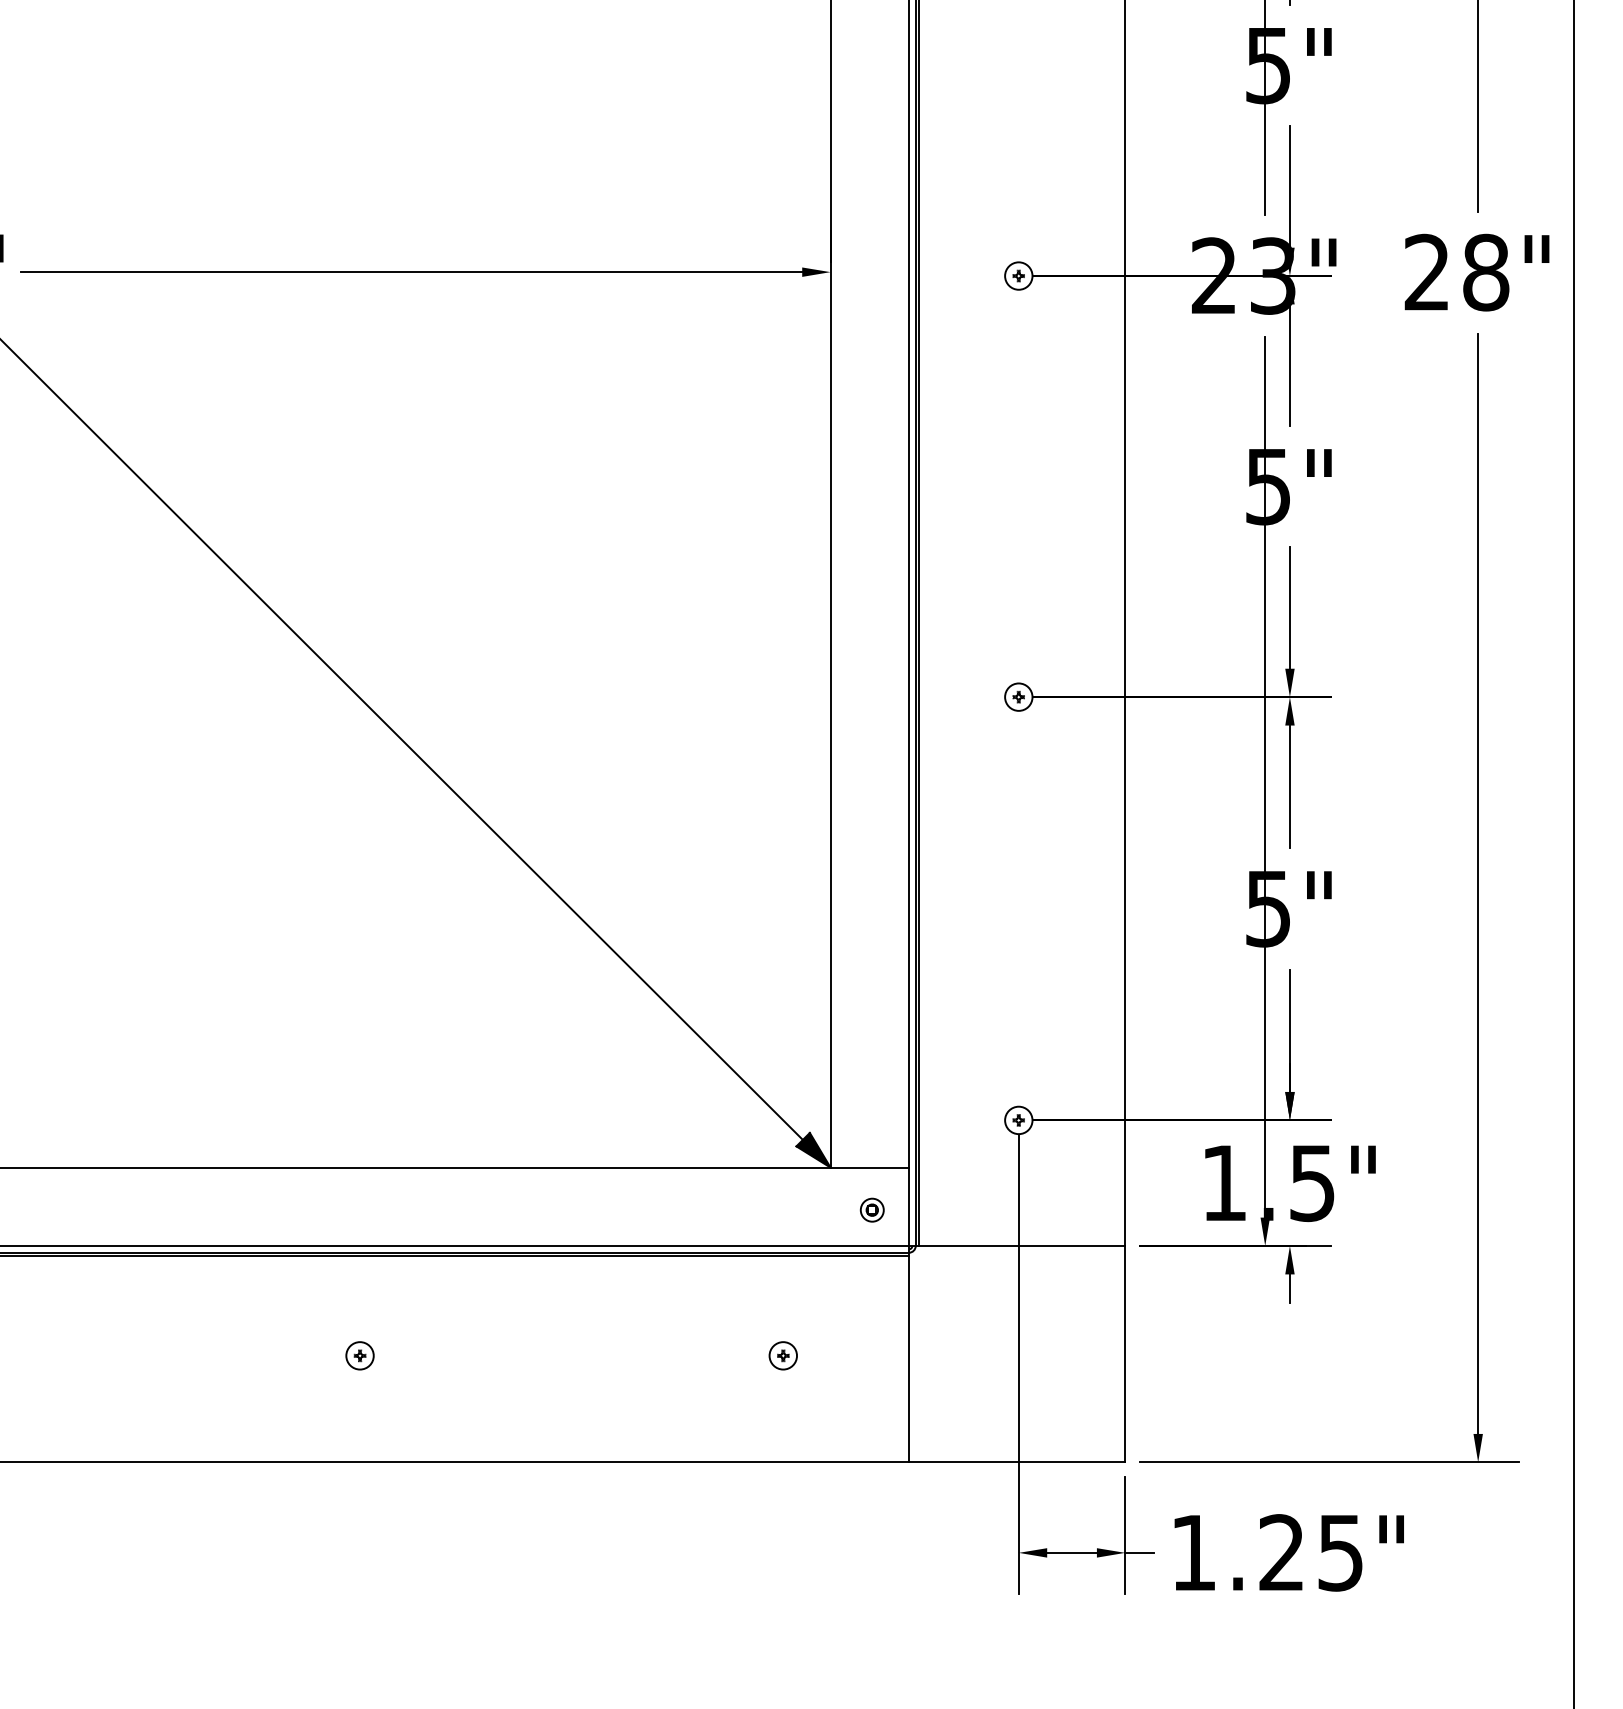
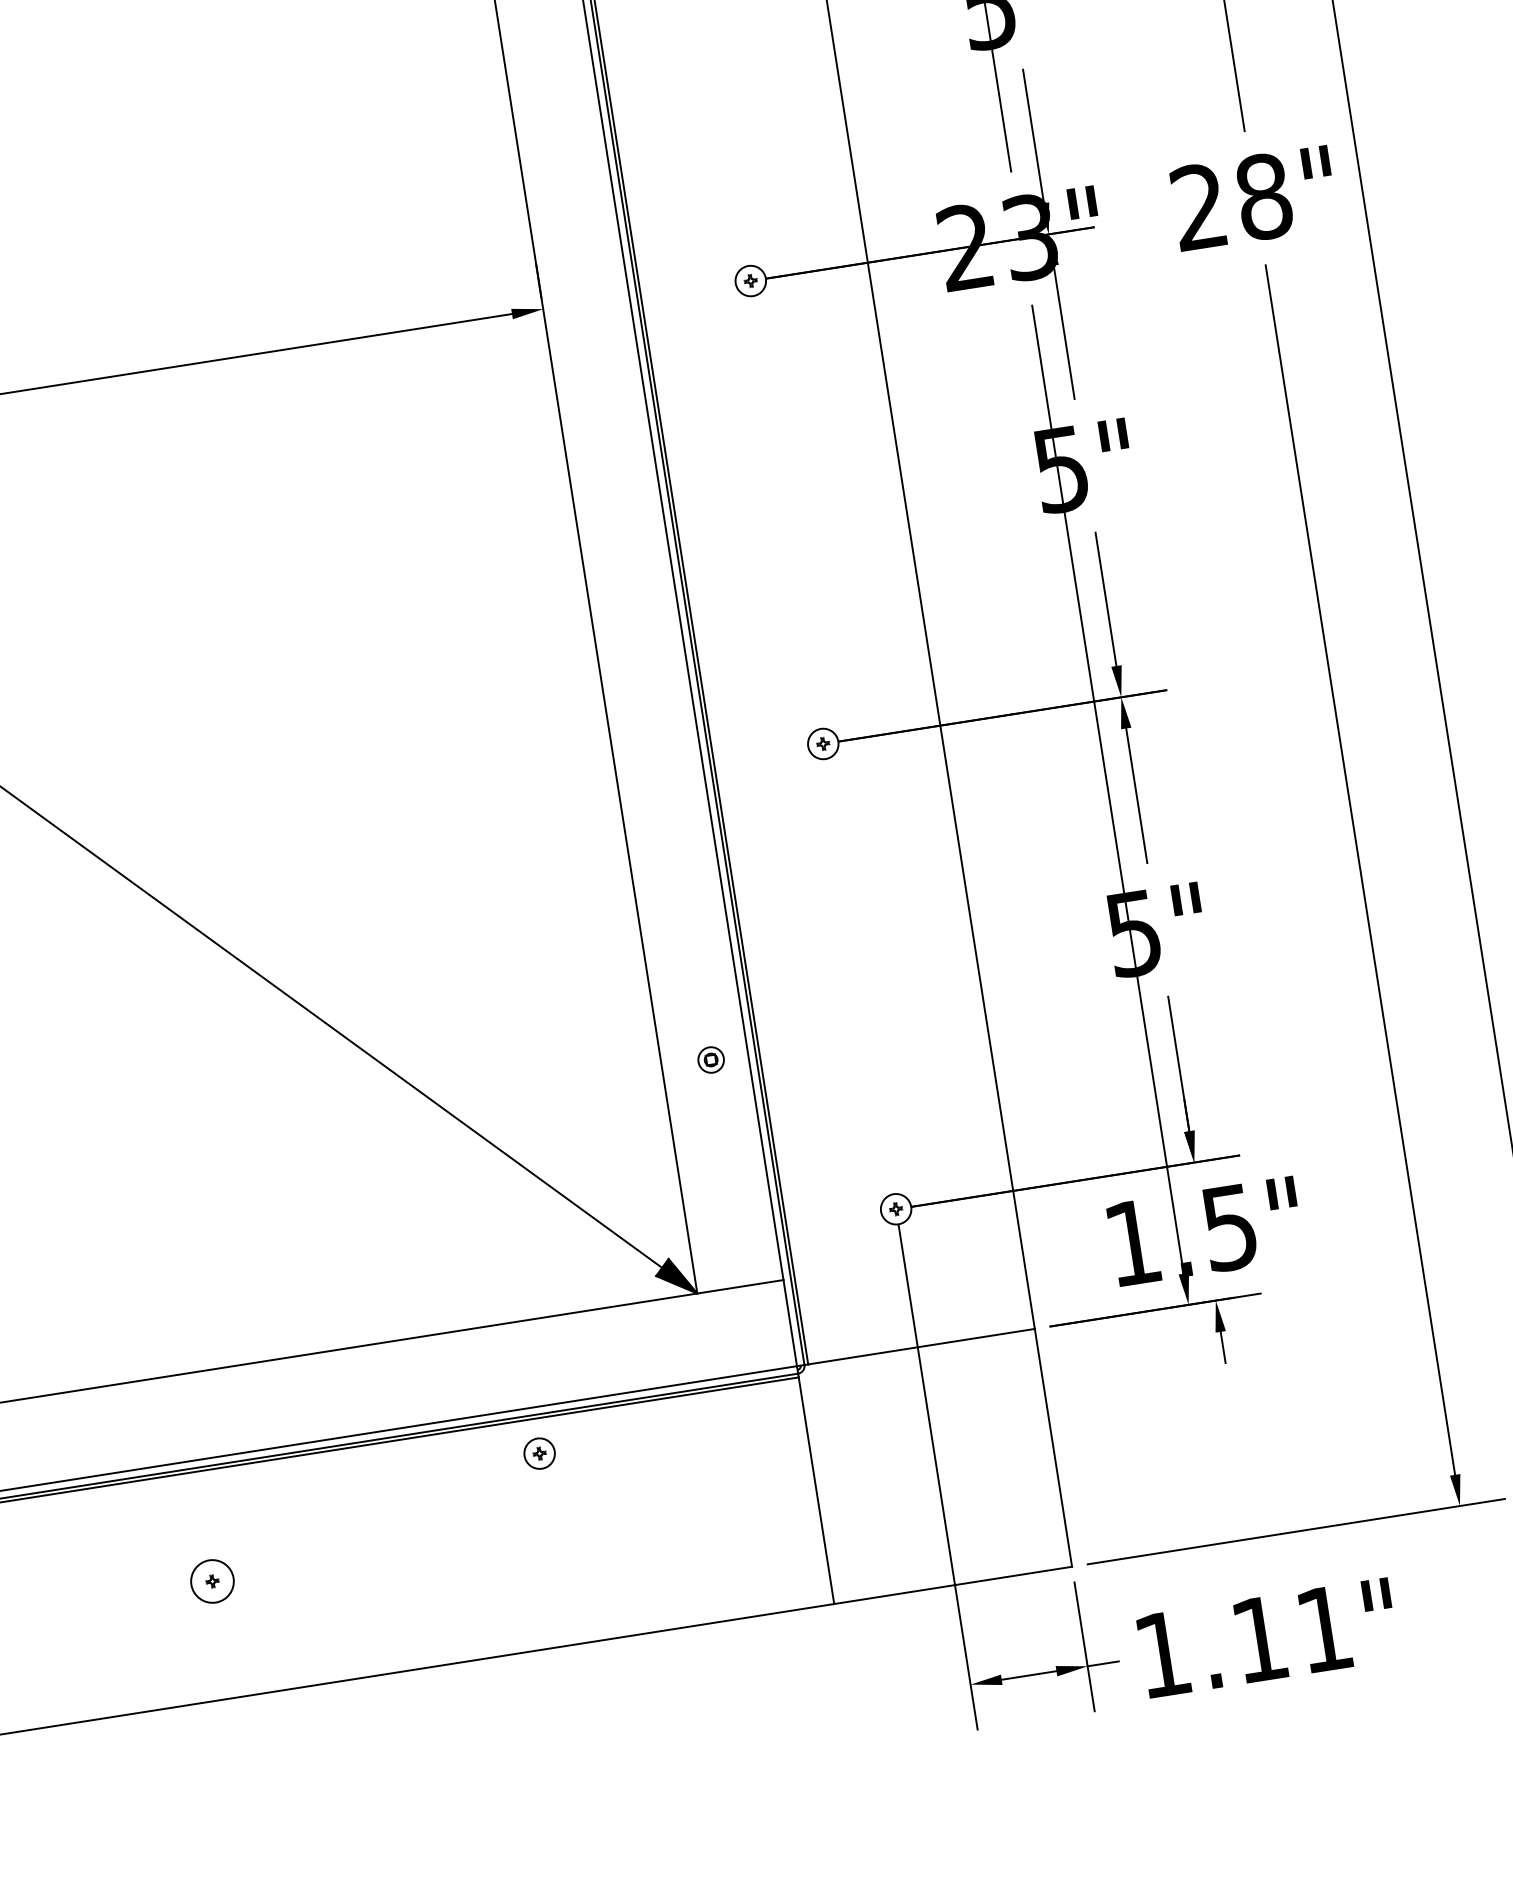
part: (871, 1209) -> (710, 1059), moved
circle: (359, 1355) -> (211, 1581), size x1.4
part: (782, 1355) -> (538, 1453), moved
text: (1310, 1552) -> (1291, 1634), 1.25" -> 1.11"

